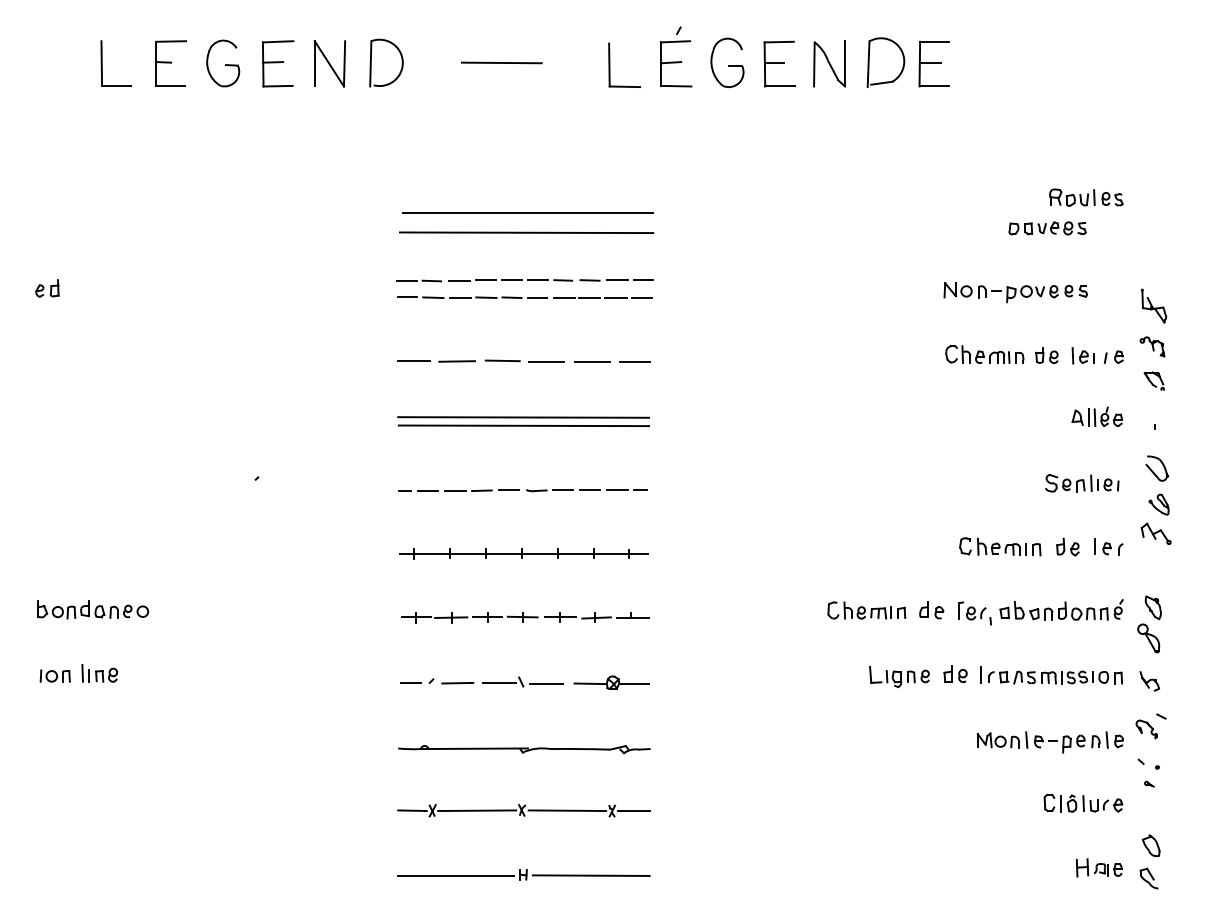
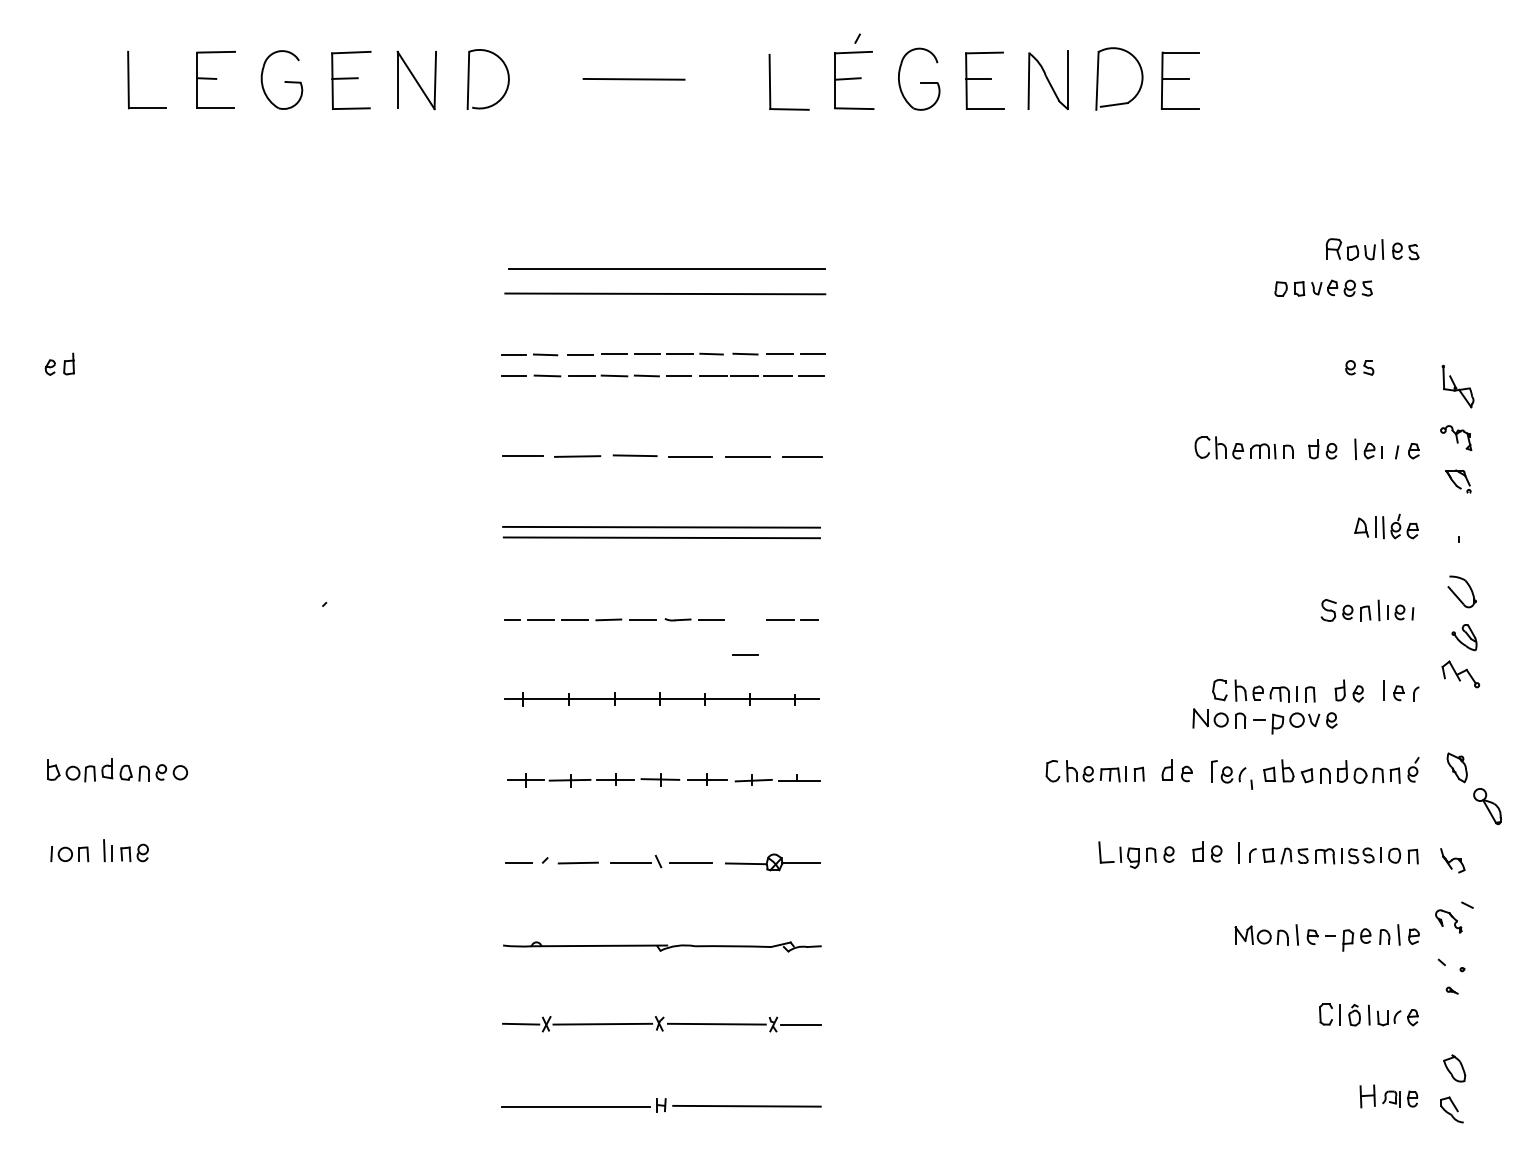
part: (1000, 292) -> (1264, 721), moved
line: (590, 490) -> (745, 654), moved
part: (1148, 638) -> (1487, 806), moved

